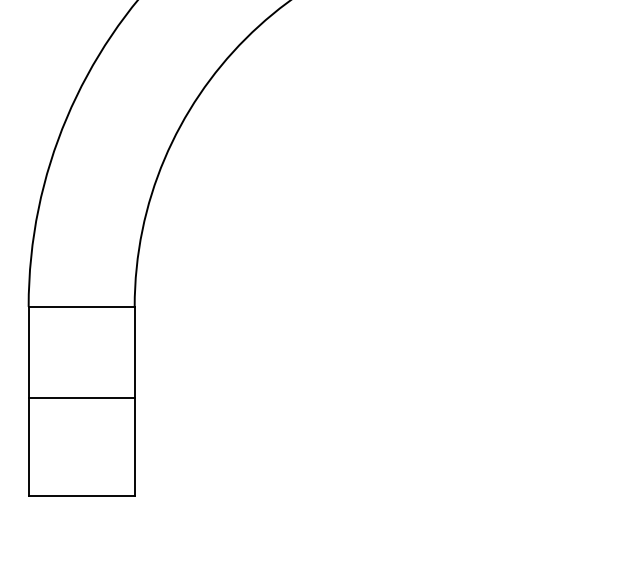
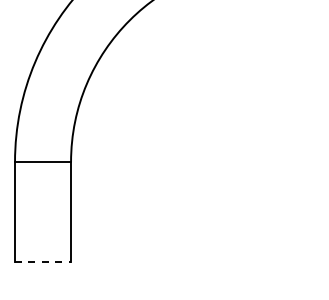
line: (80, 398) -> (42, 210), removed
line: (82, 496) -> (43, 262), solid -> dashed

